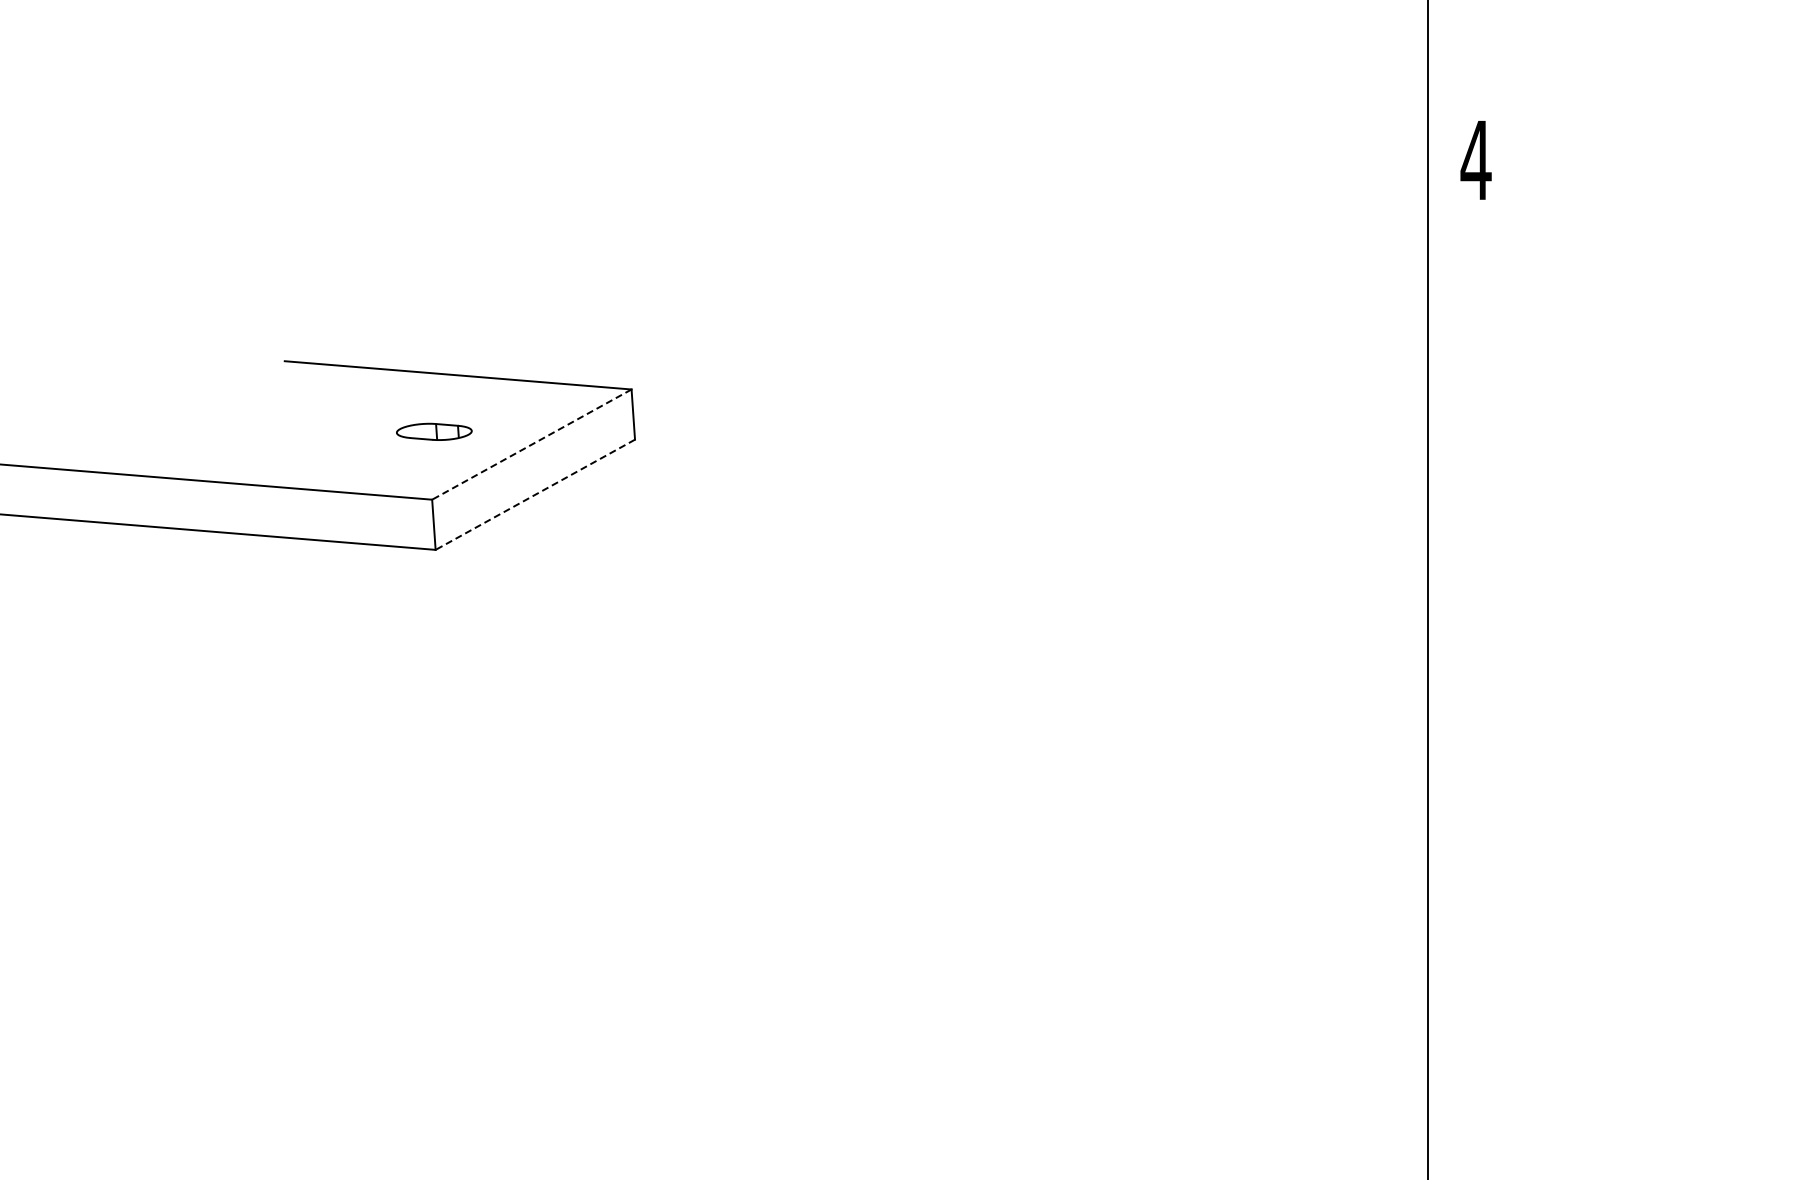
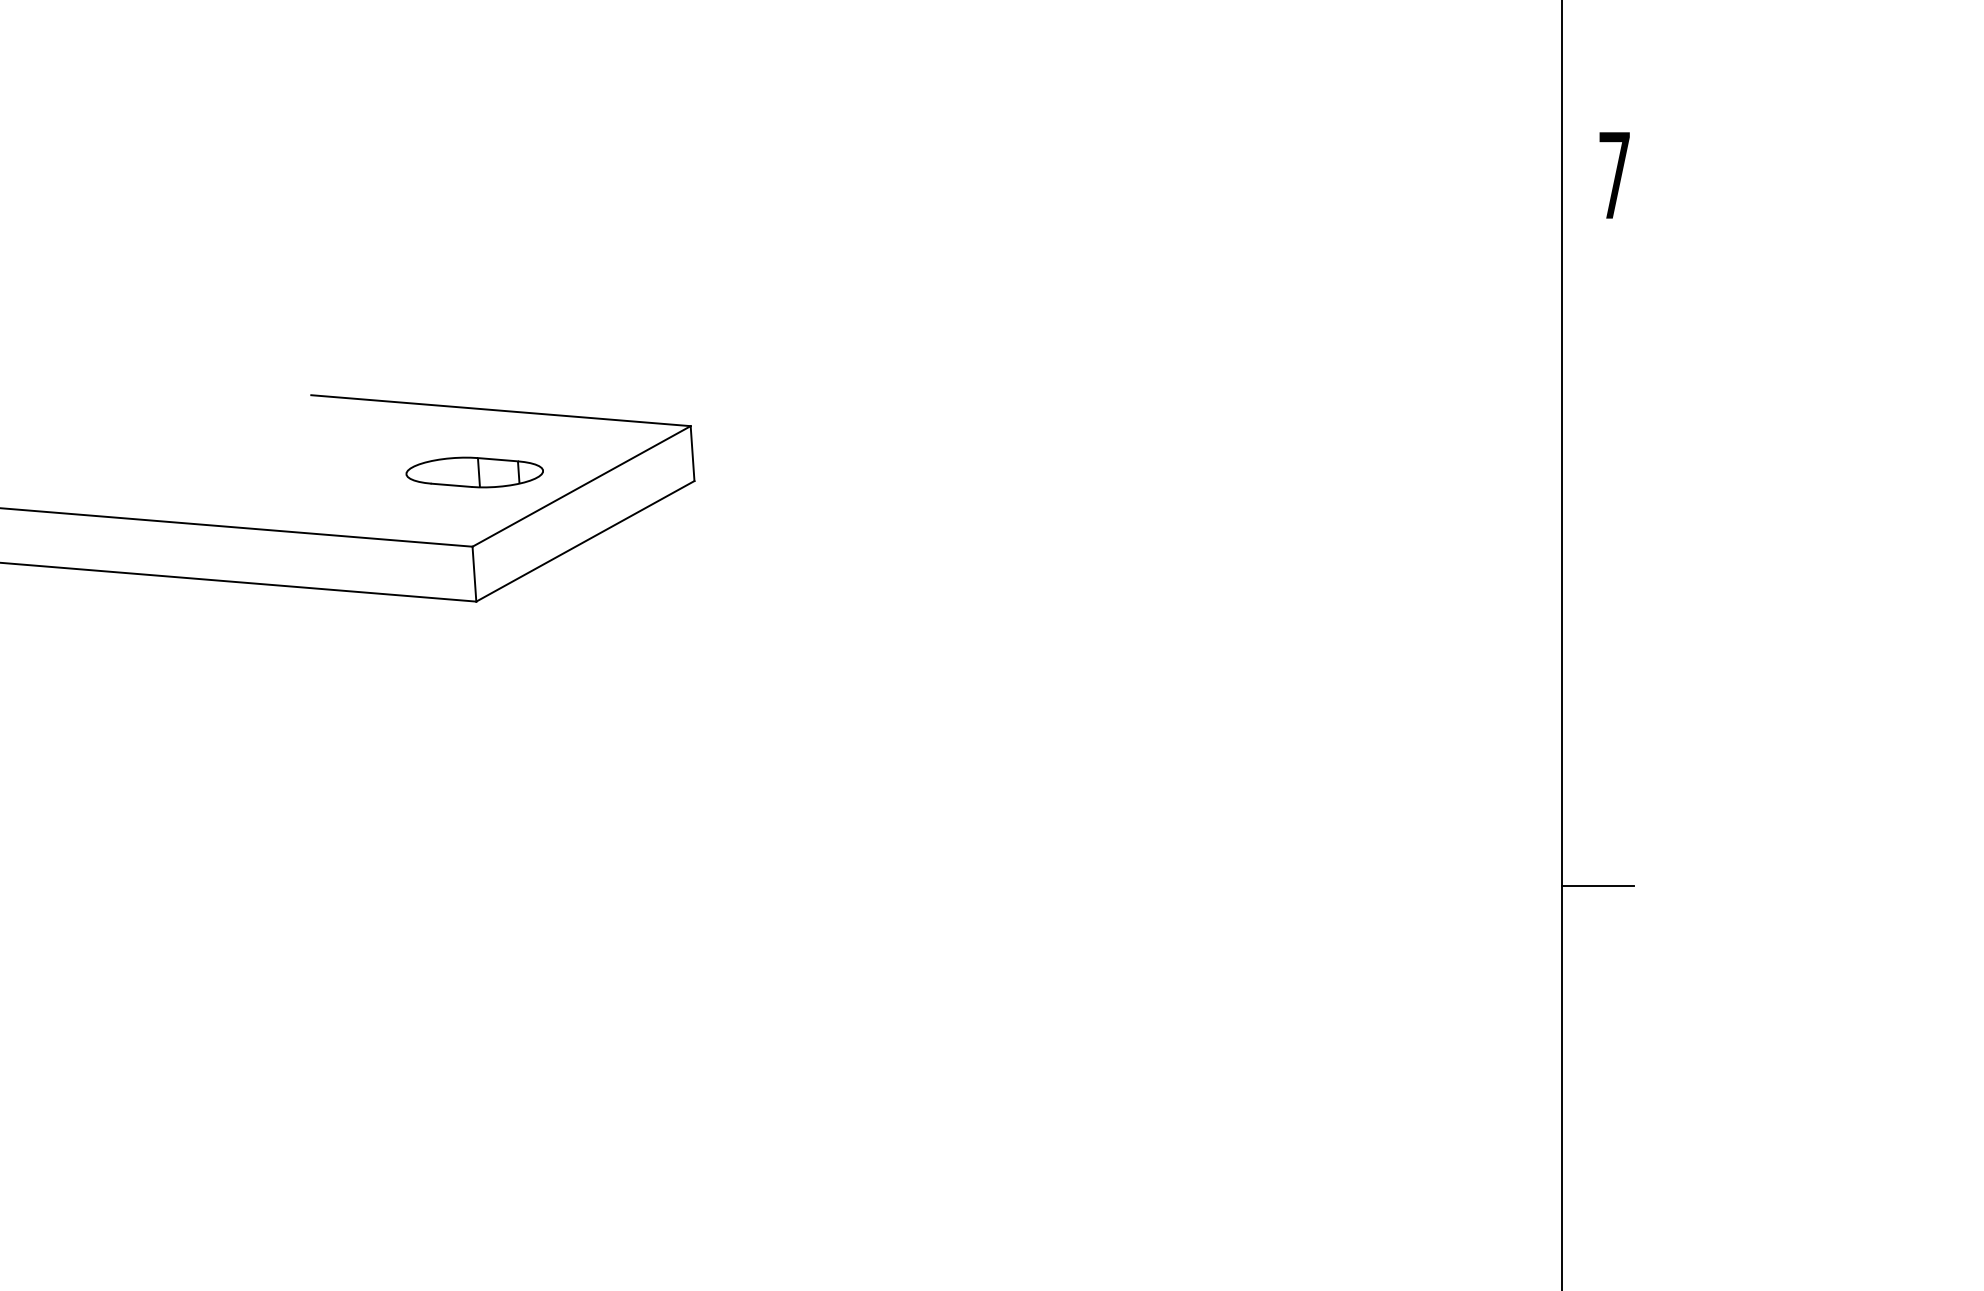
text: (1475, 160) -> (1613, 175), 4 -> 7
part: (434, 431) -> (475, 472), size x1.67
line: (531, 444) -> (581, 486), dashed -> solid
line: (535, 494) -> (585, 541), dashed -> solid
line: (1460, 810) -> (1597, 886), added

